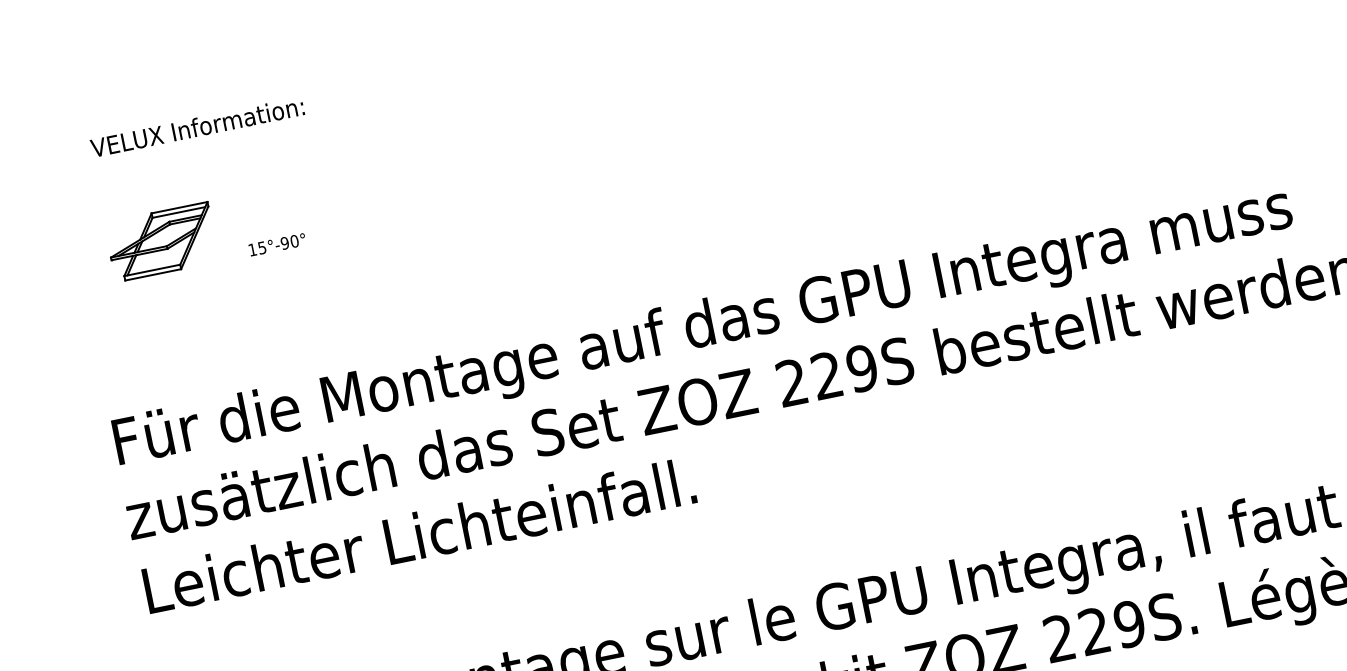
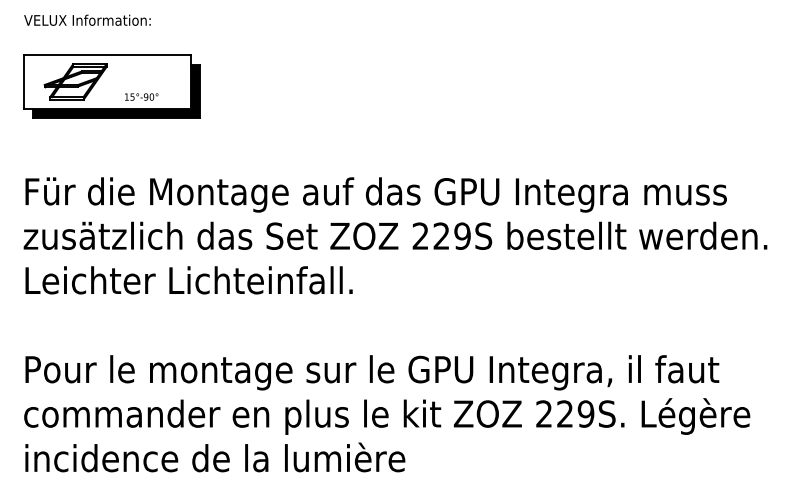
text: (197, 125) -> (87, 19), moved
part: (223, 237) -> (111, 86), added

